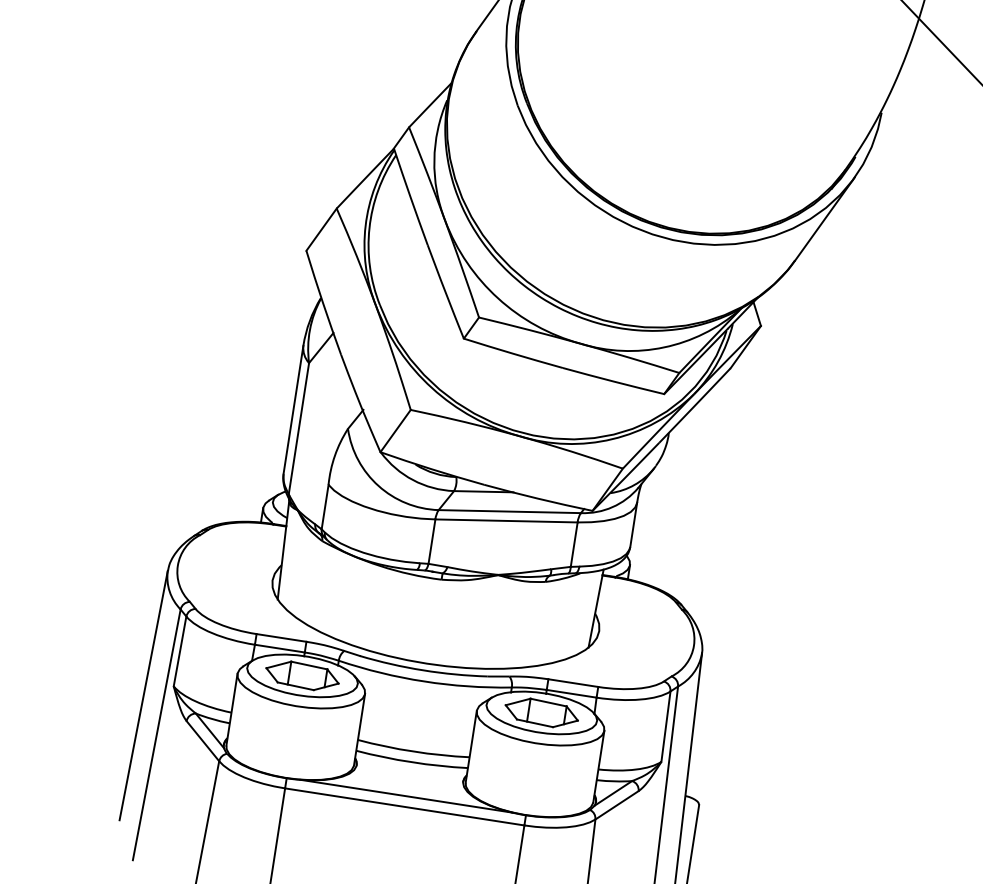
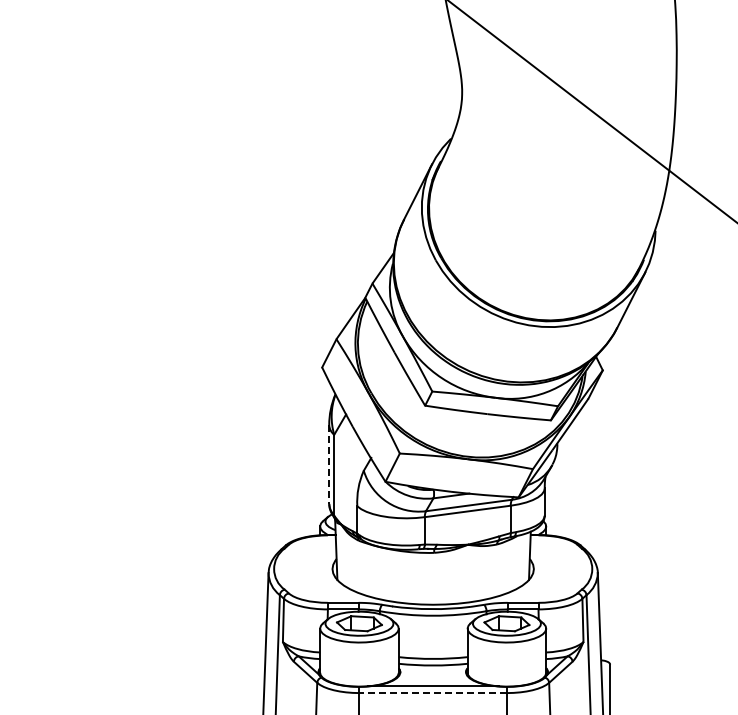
line: (293, 410) -> (329, 464), solid -> dashed
line: (405, 807) -> (433, 693), solid -> dashed

